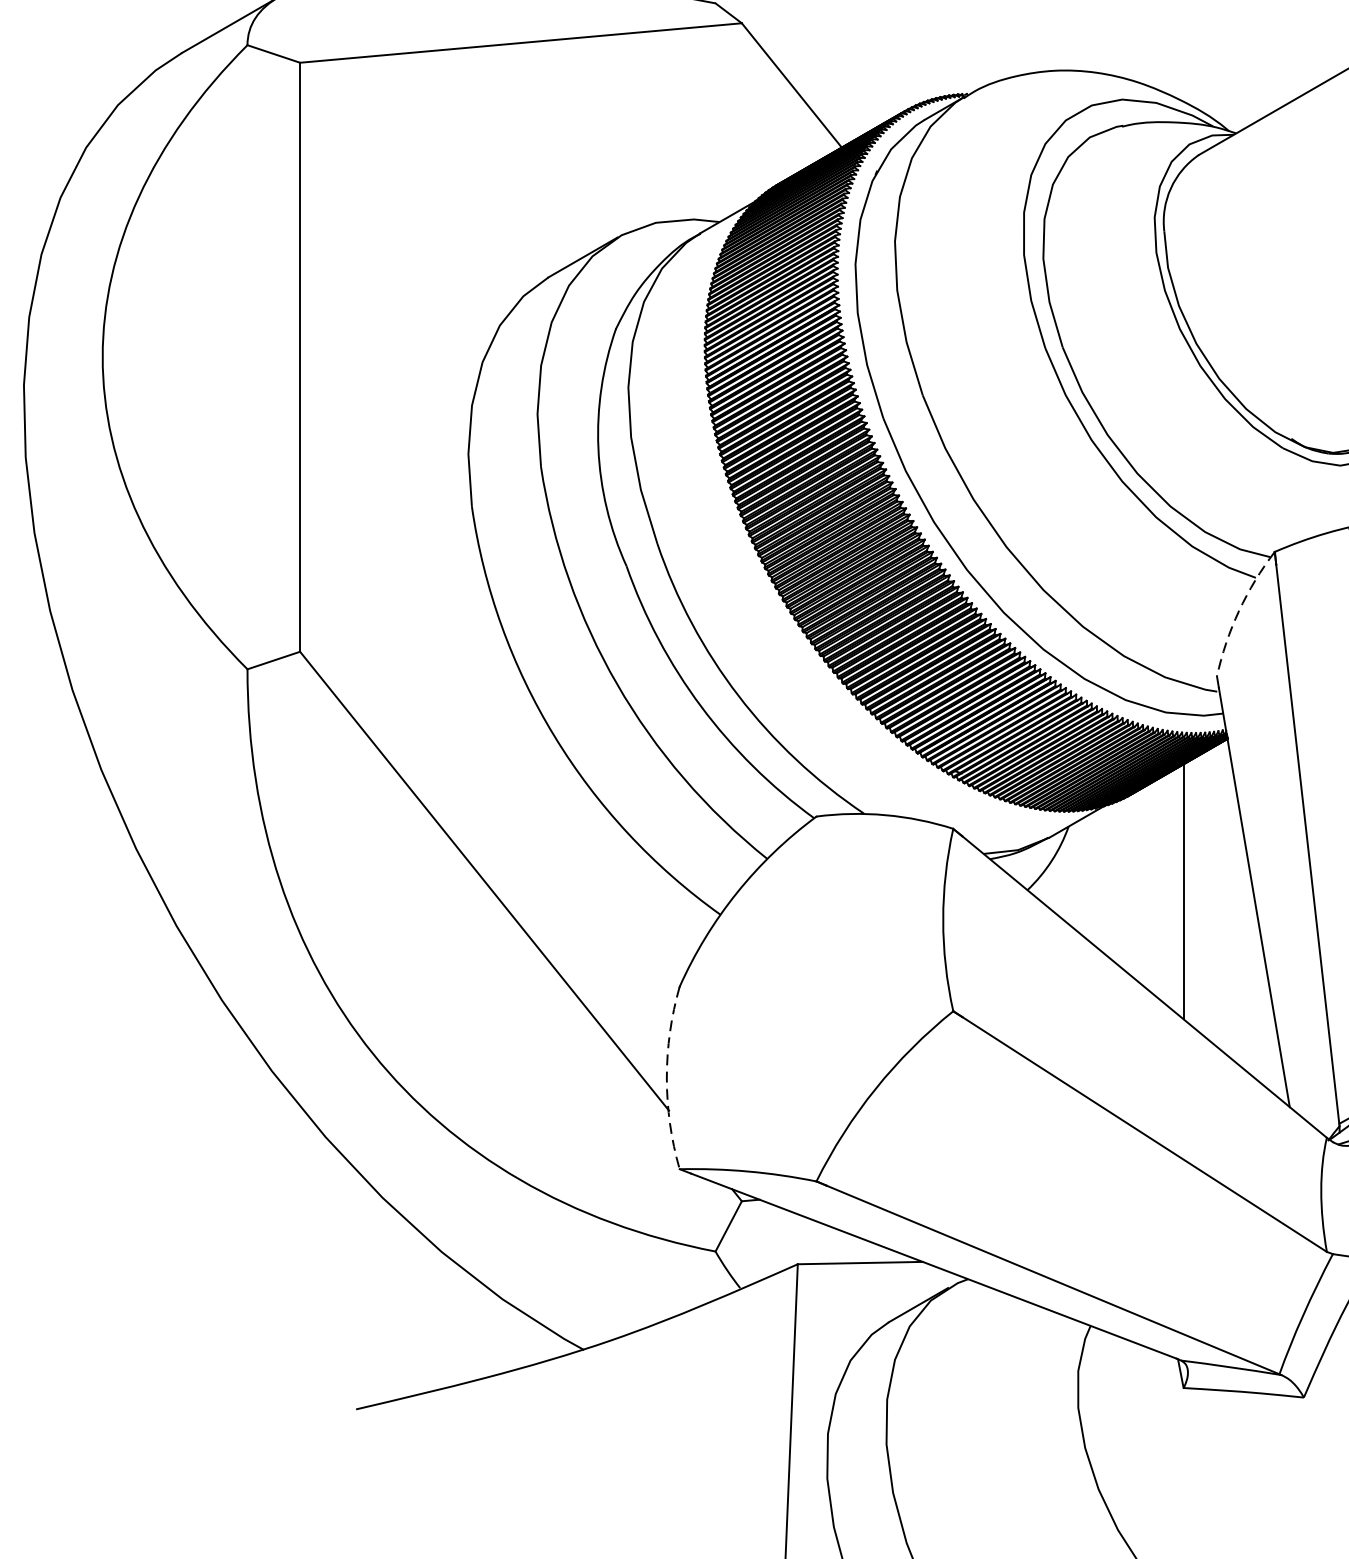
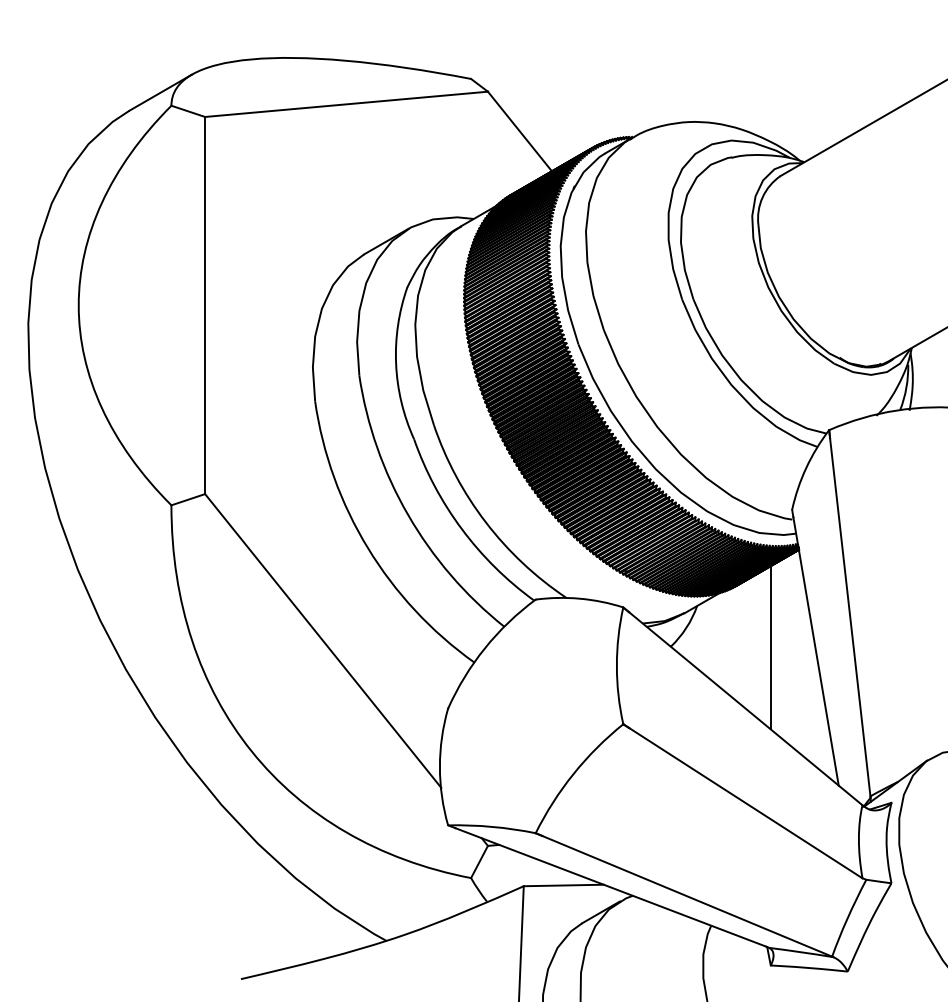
arc: (1239, 611) -> (806, 468), dashed -> solid
arc: (666, 1077) -> (439, 766), dashed -> solid

